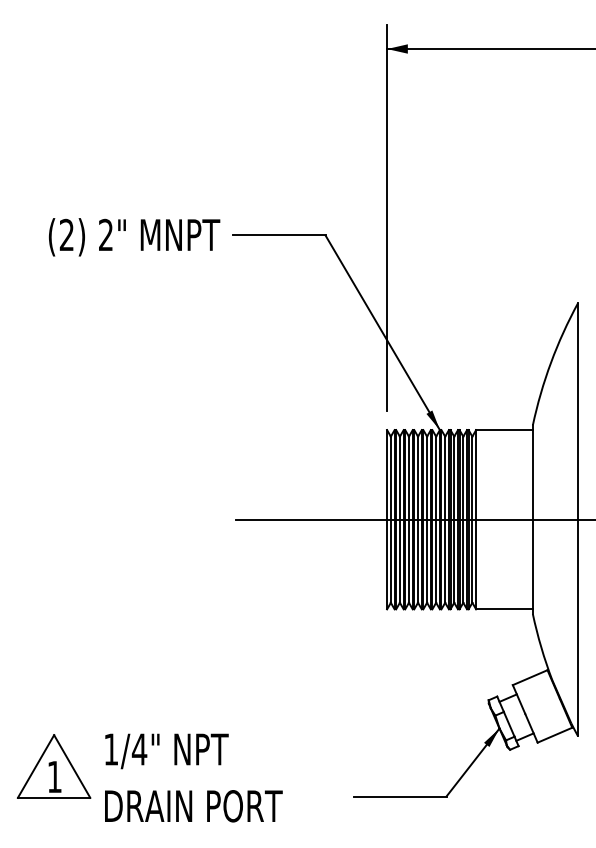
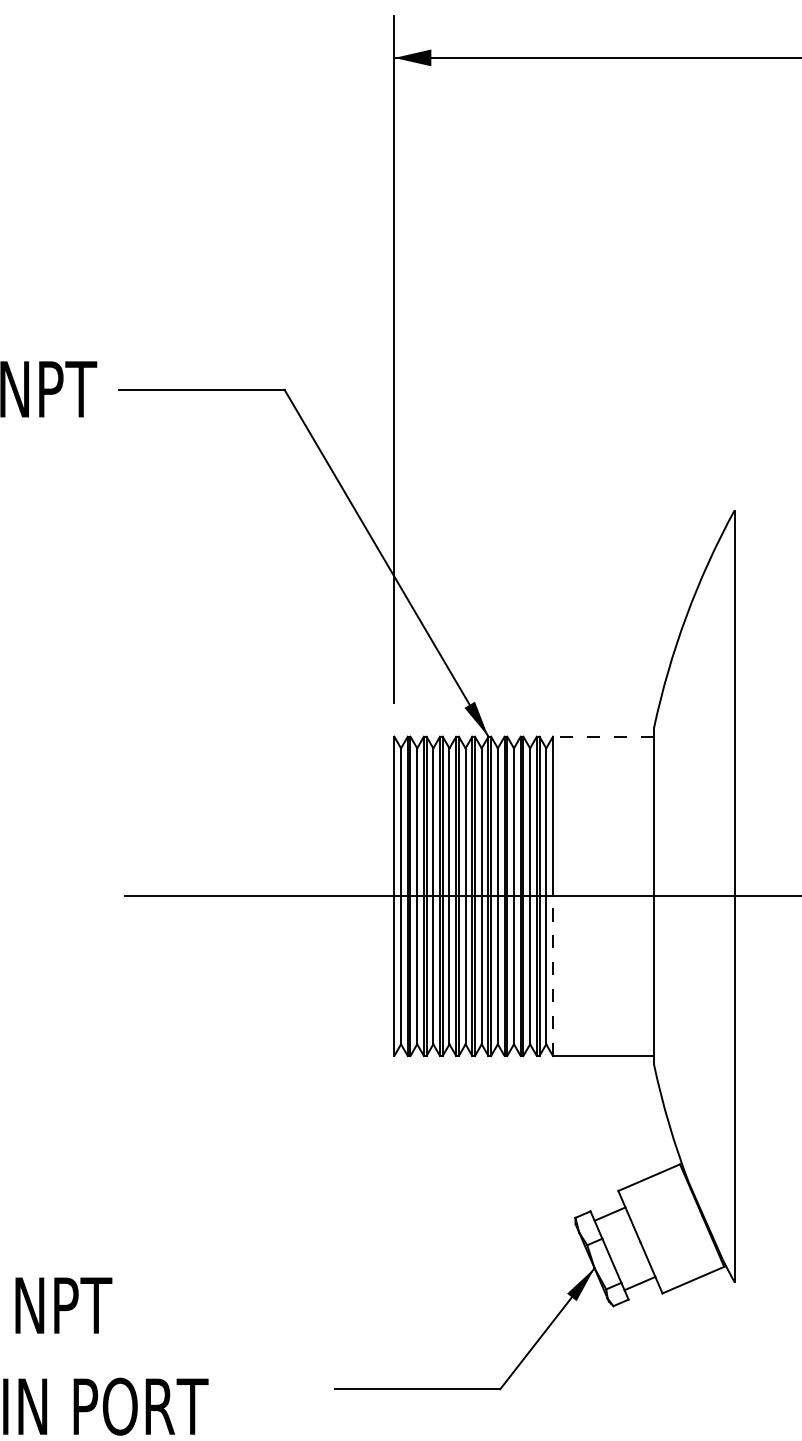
line: (504, 430) -> (603, 737), solid -> dashed
line: (476, 564) -> (553, 976), solid -> dashed

